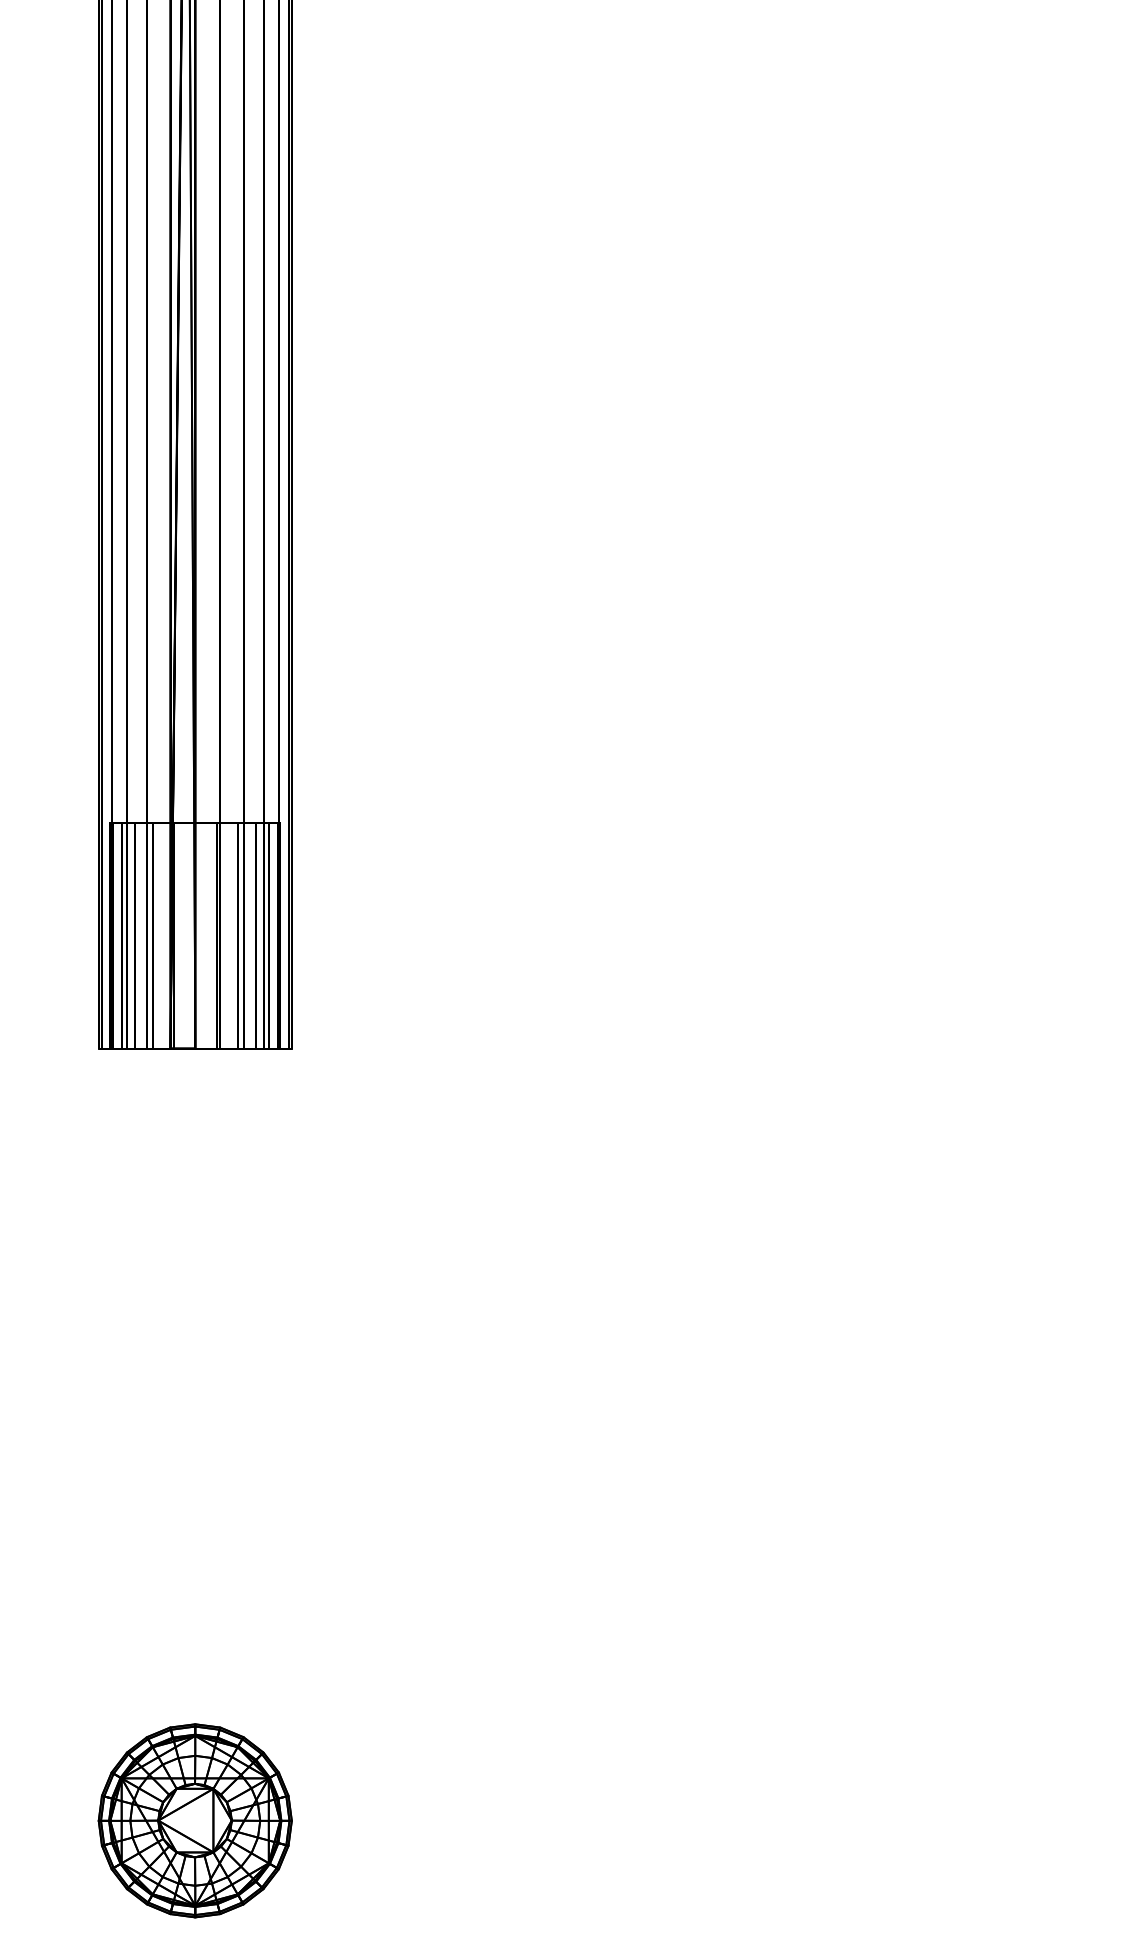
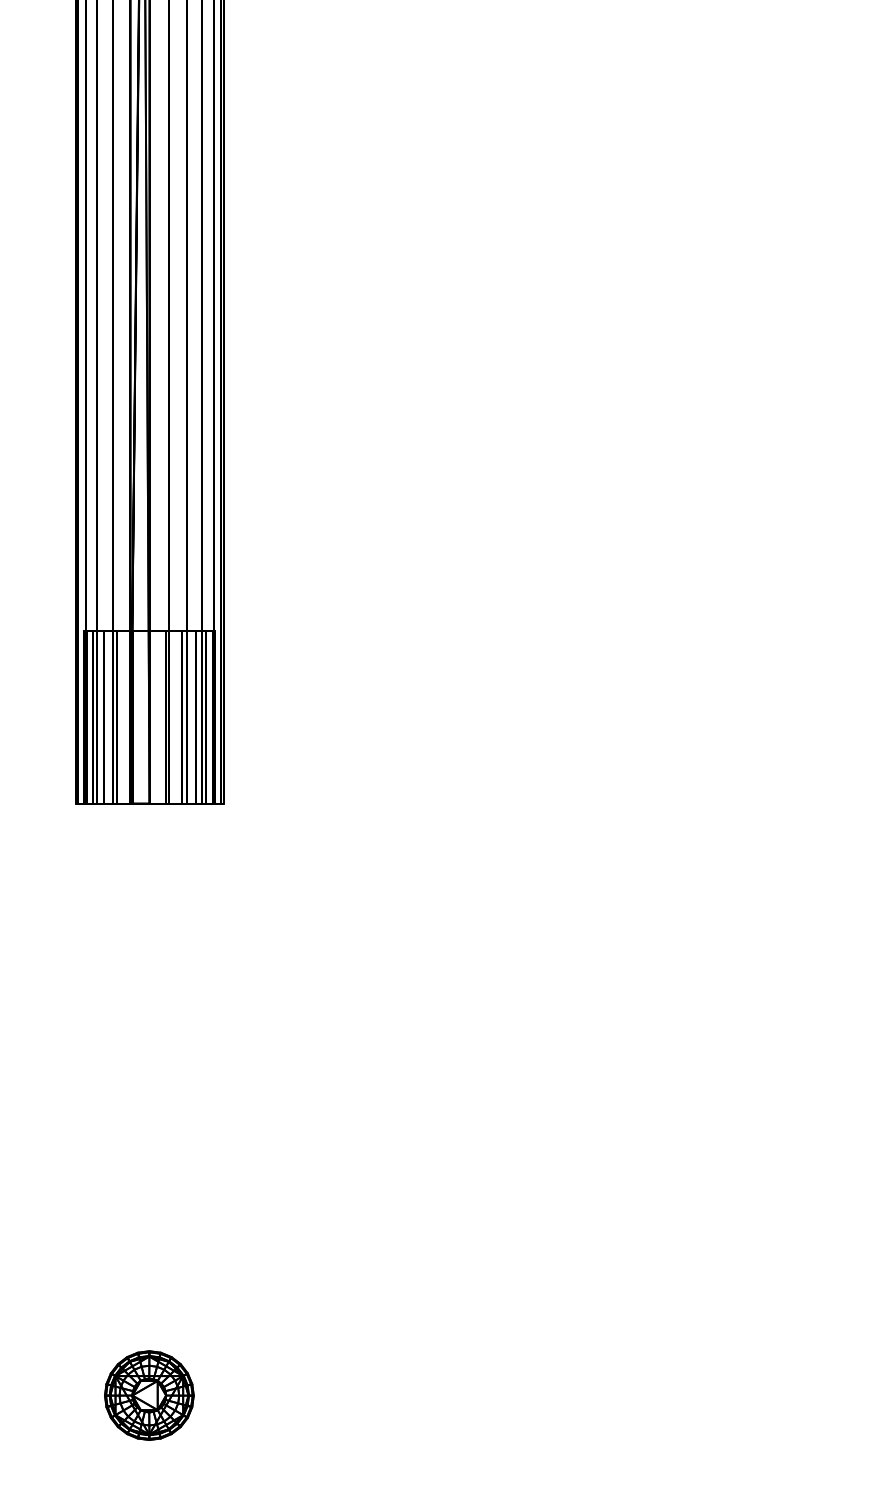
part: (194, 1820) -> (148, 1395), size x0.6

